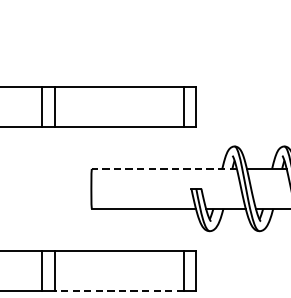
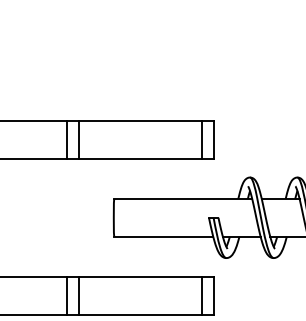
line: (164, 168) -> (183, 198), dashed -> solid
line: (119, 290) -> (140, 314), dashed -> solid

